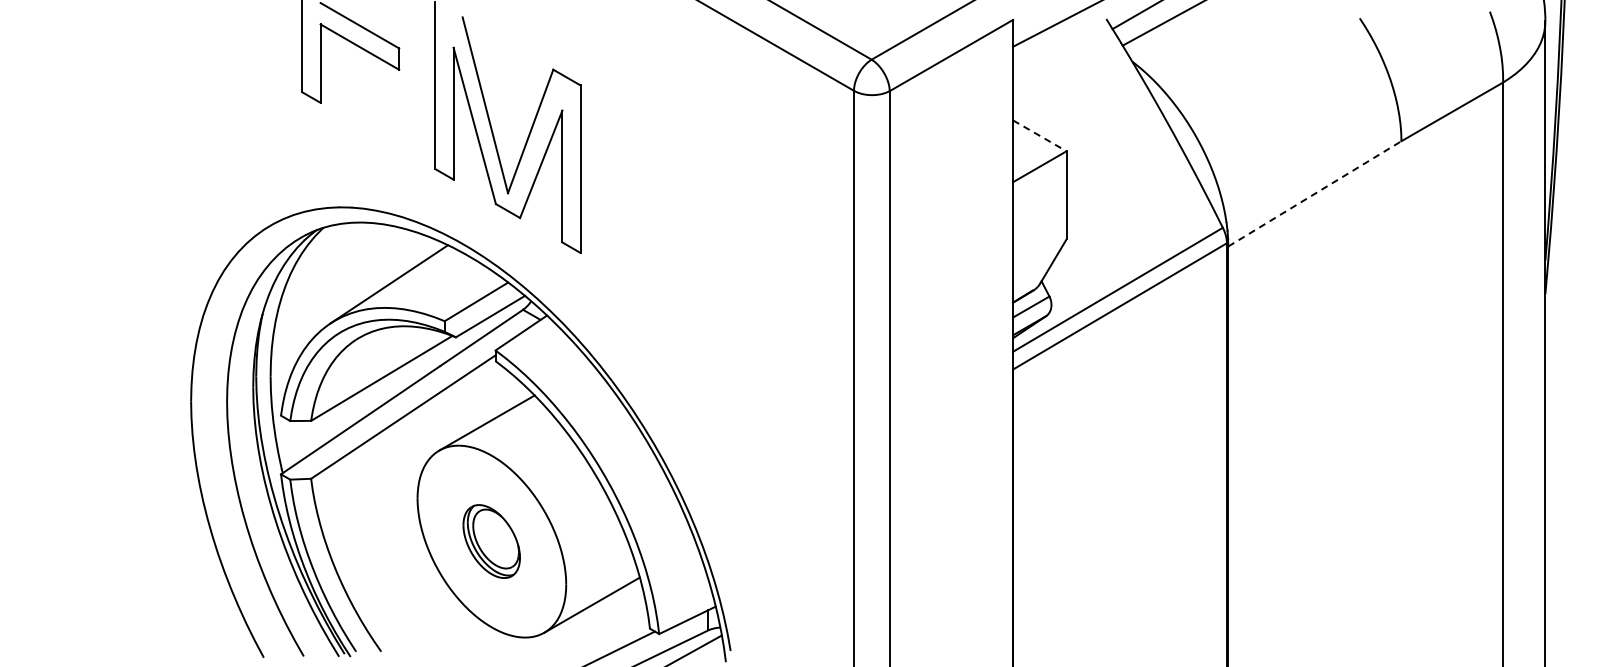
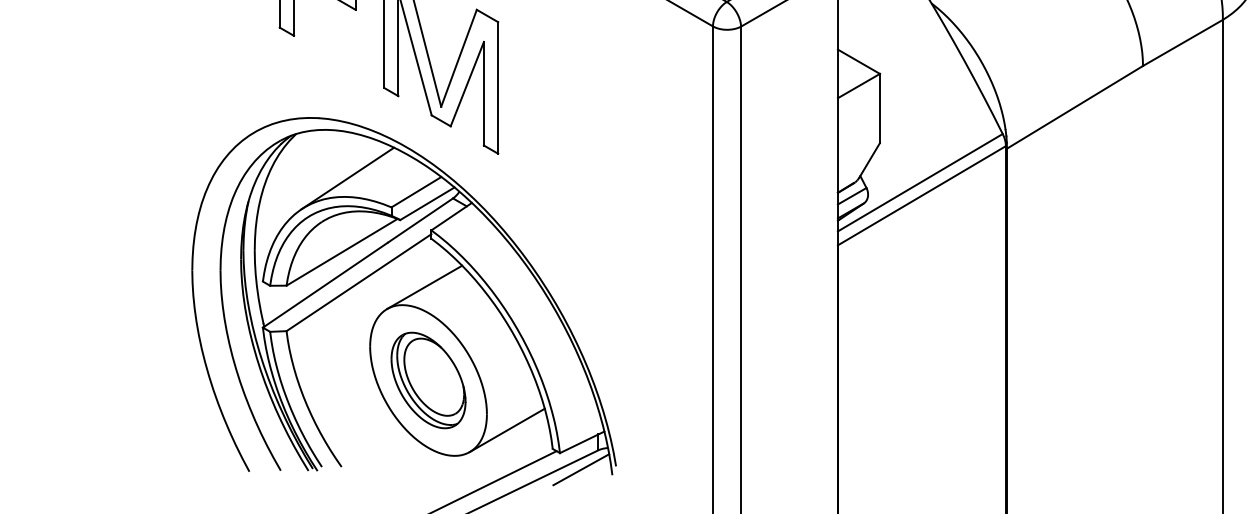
line: (1039, 135) -> (858, 61), dashed -> solid
line: (1315, 193) -> (1075, 107), dashed -> solid
part: (491, 541) -> (428, 380), size x1.67

